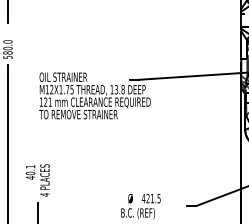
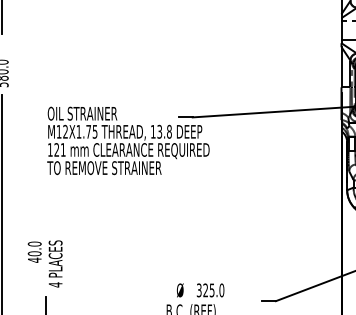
text: (30, 166) -> (34, 243), 40.1 -> 40.0
text: (150, 198) -> (209, 290), 421.5 -> 325.0

